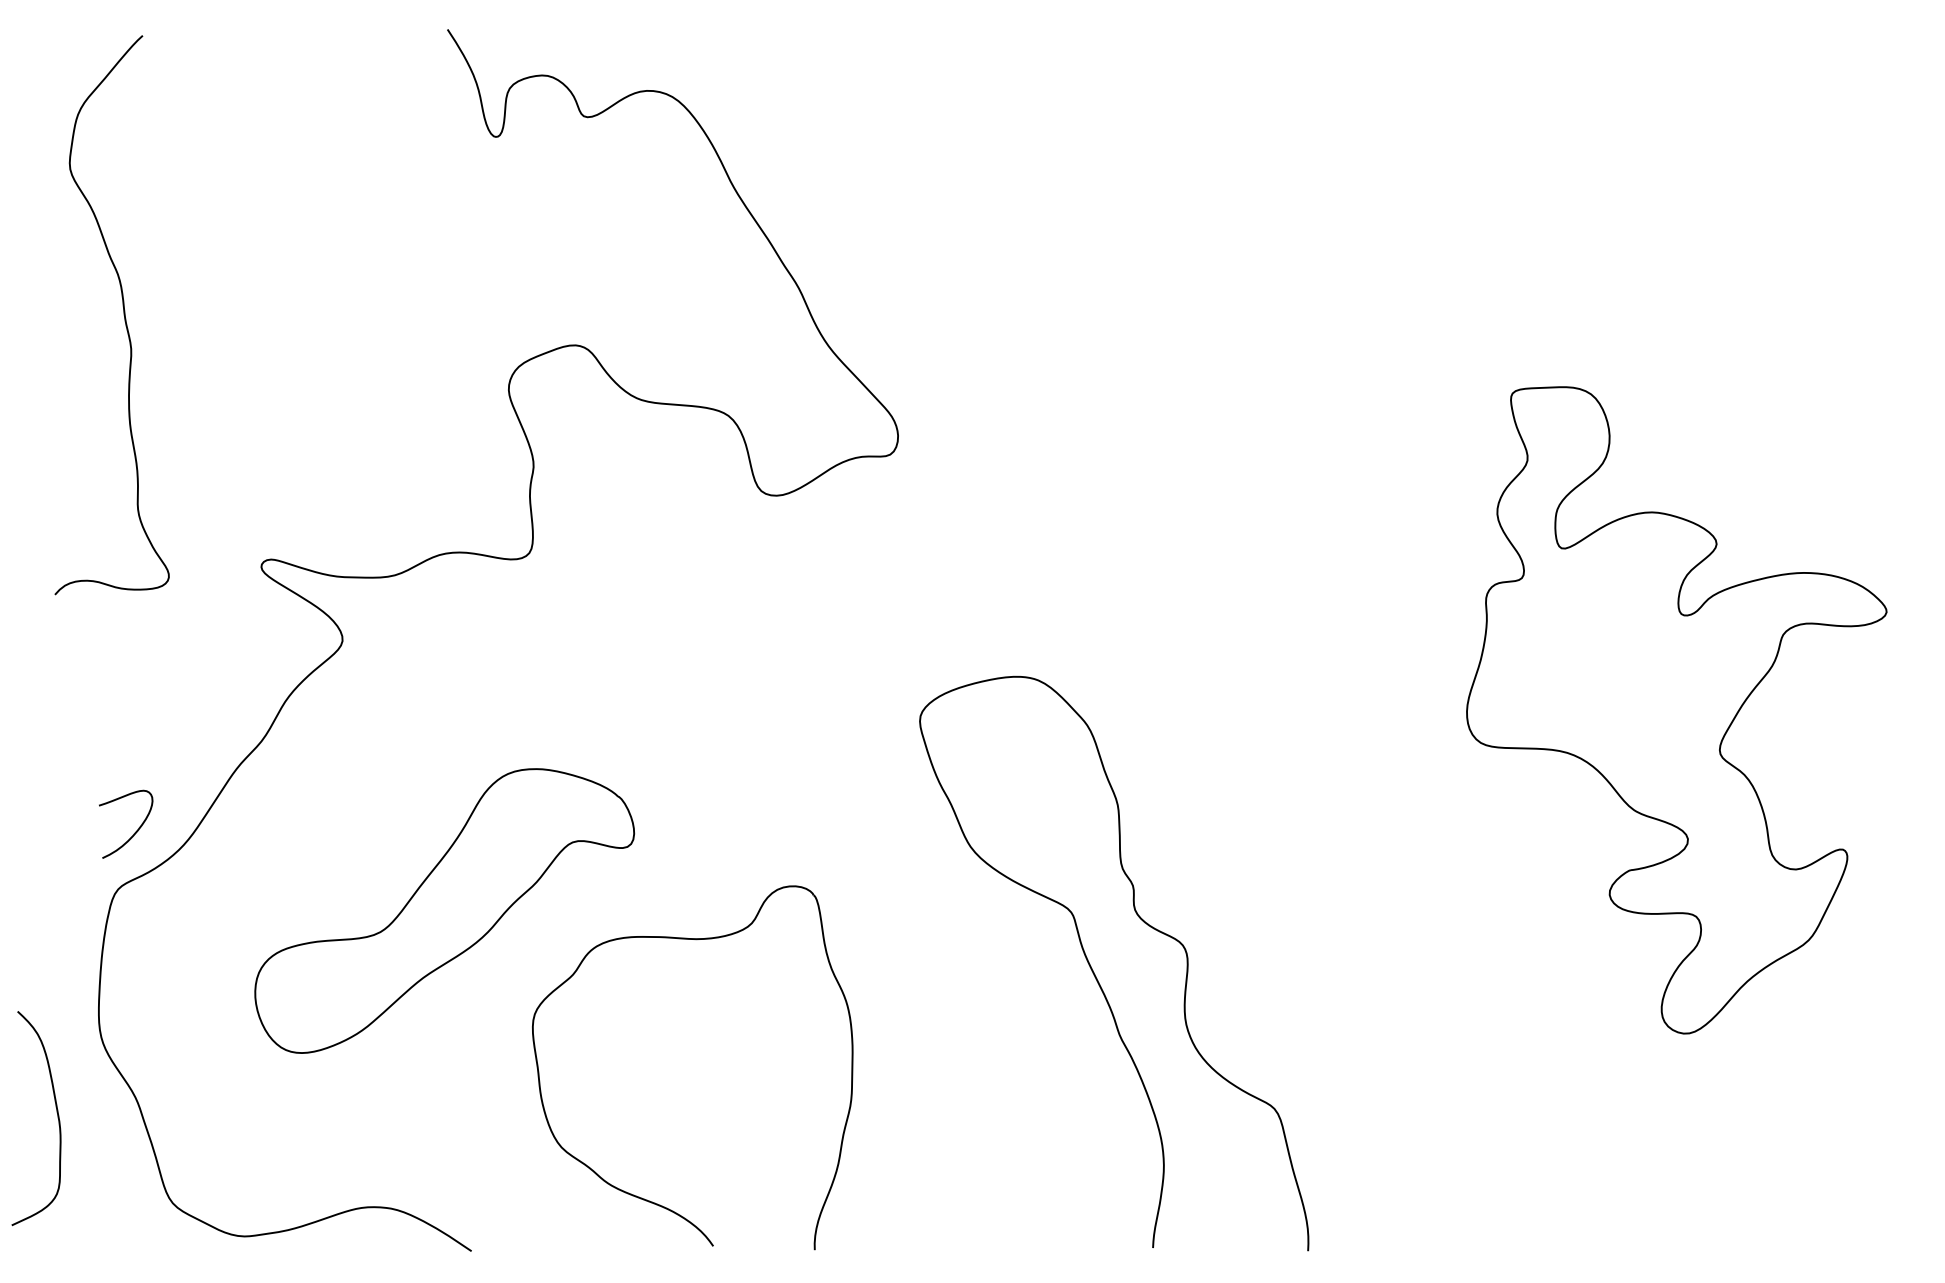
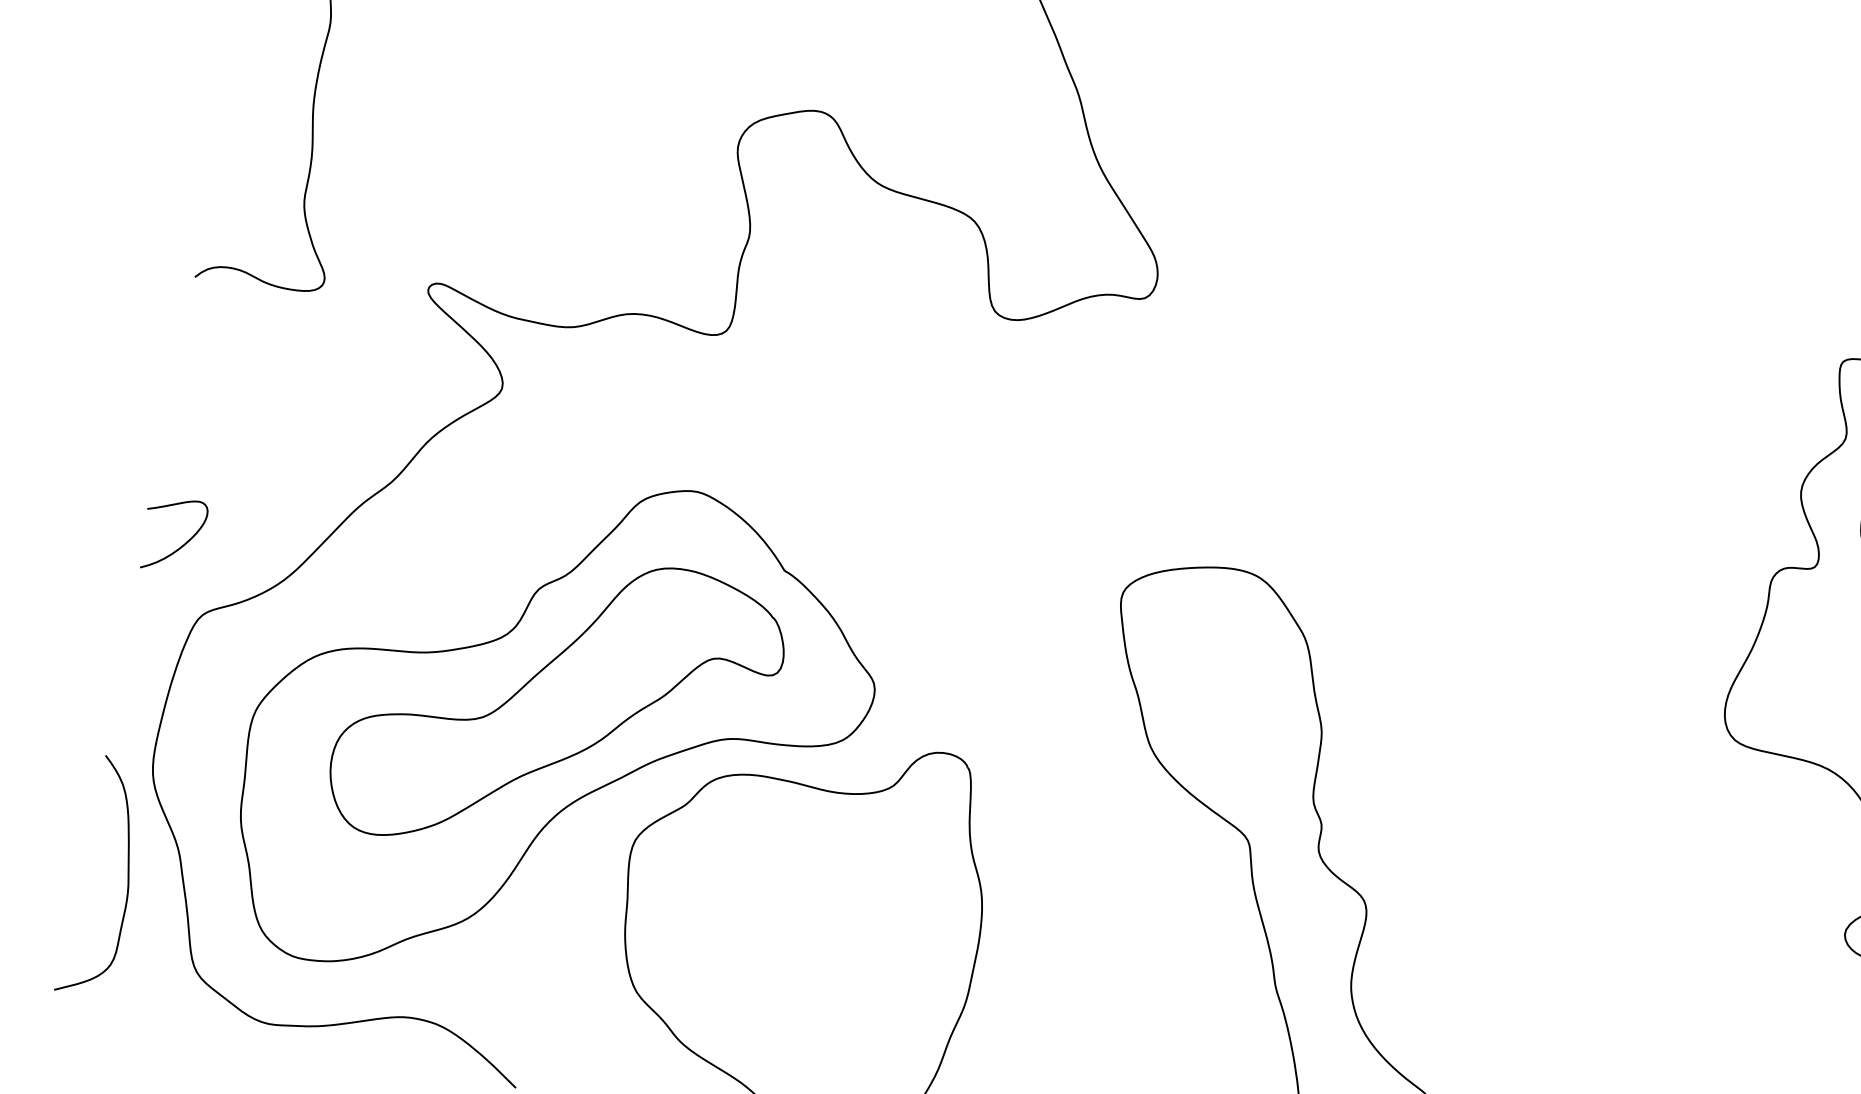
curve: (135, 831) -> (182, 545), moved
part: (448, 936) -> (556, 736), added
curve: (56, 1112) -> (127, 874), moved

